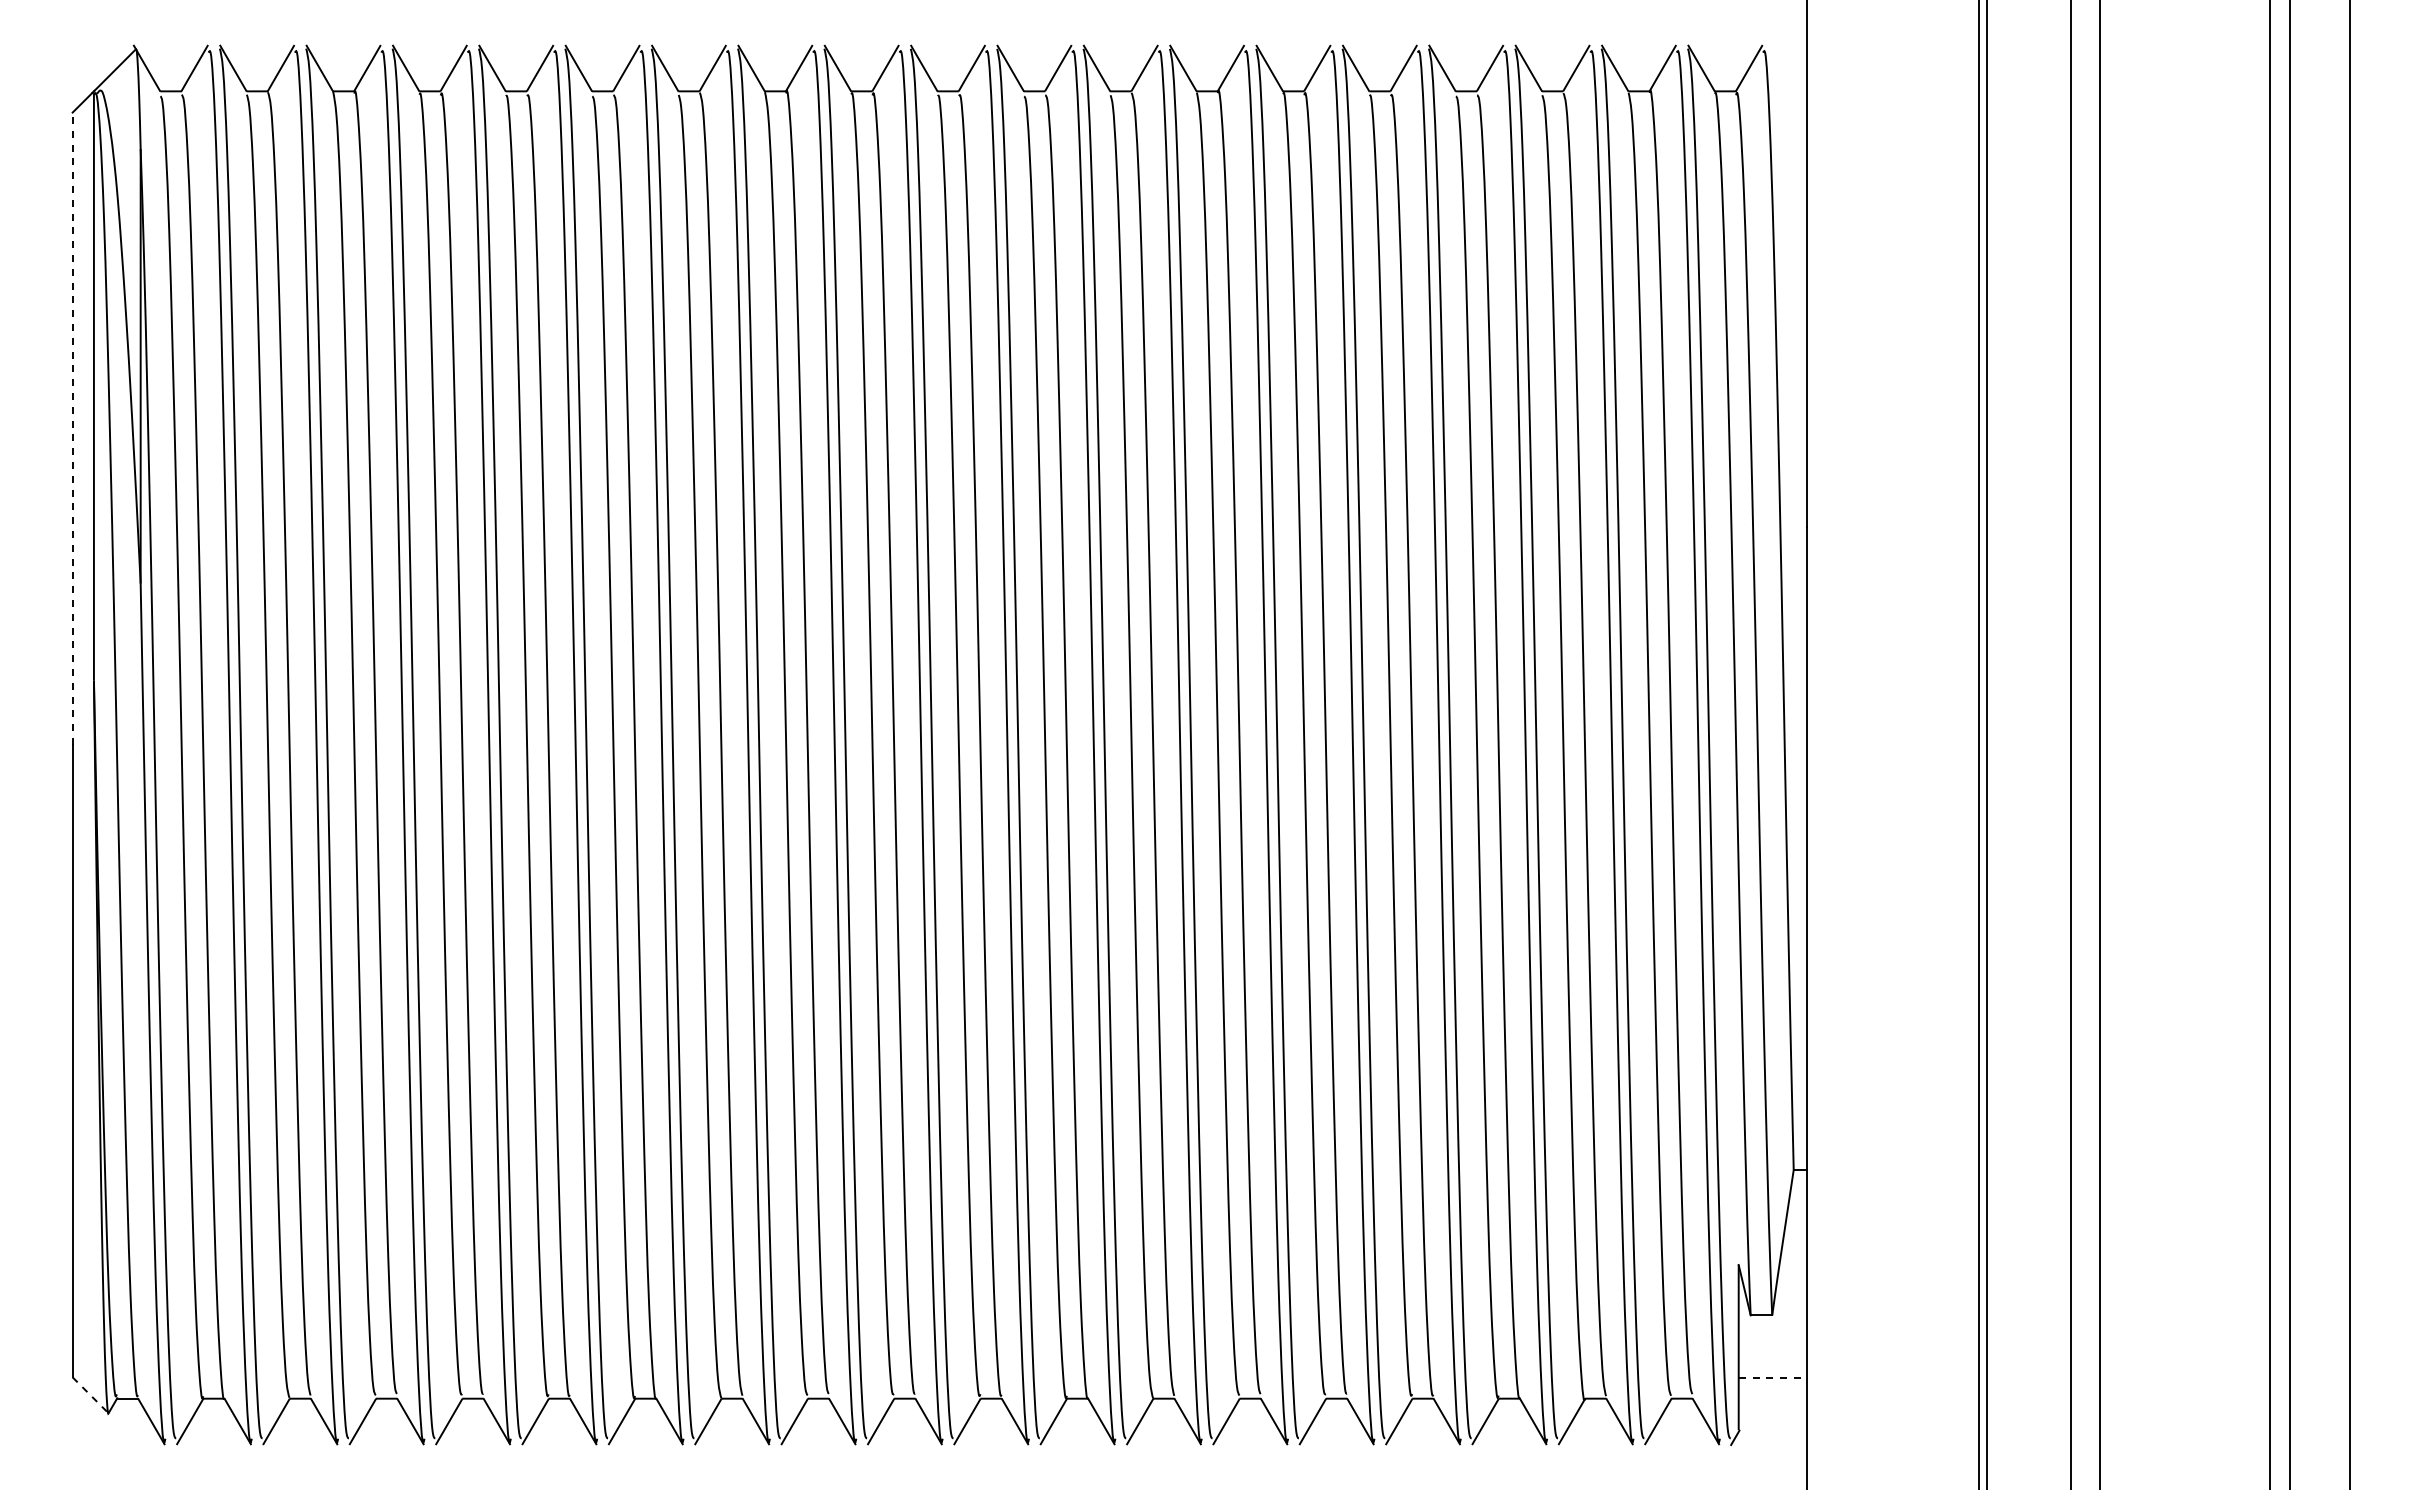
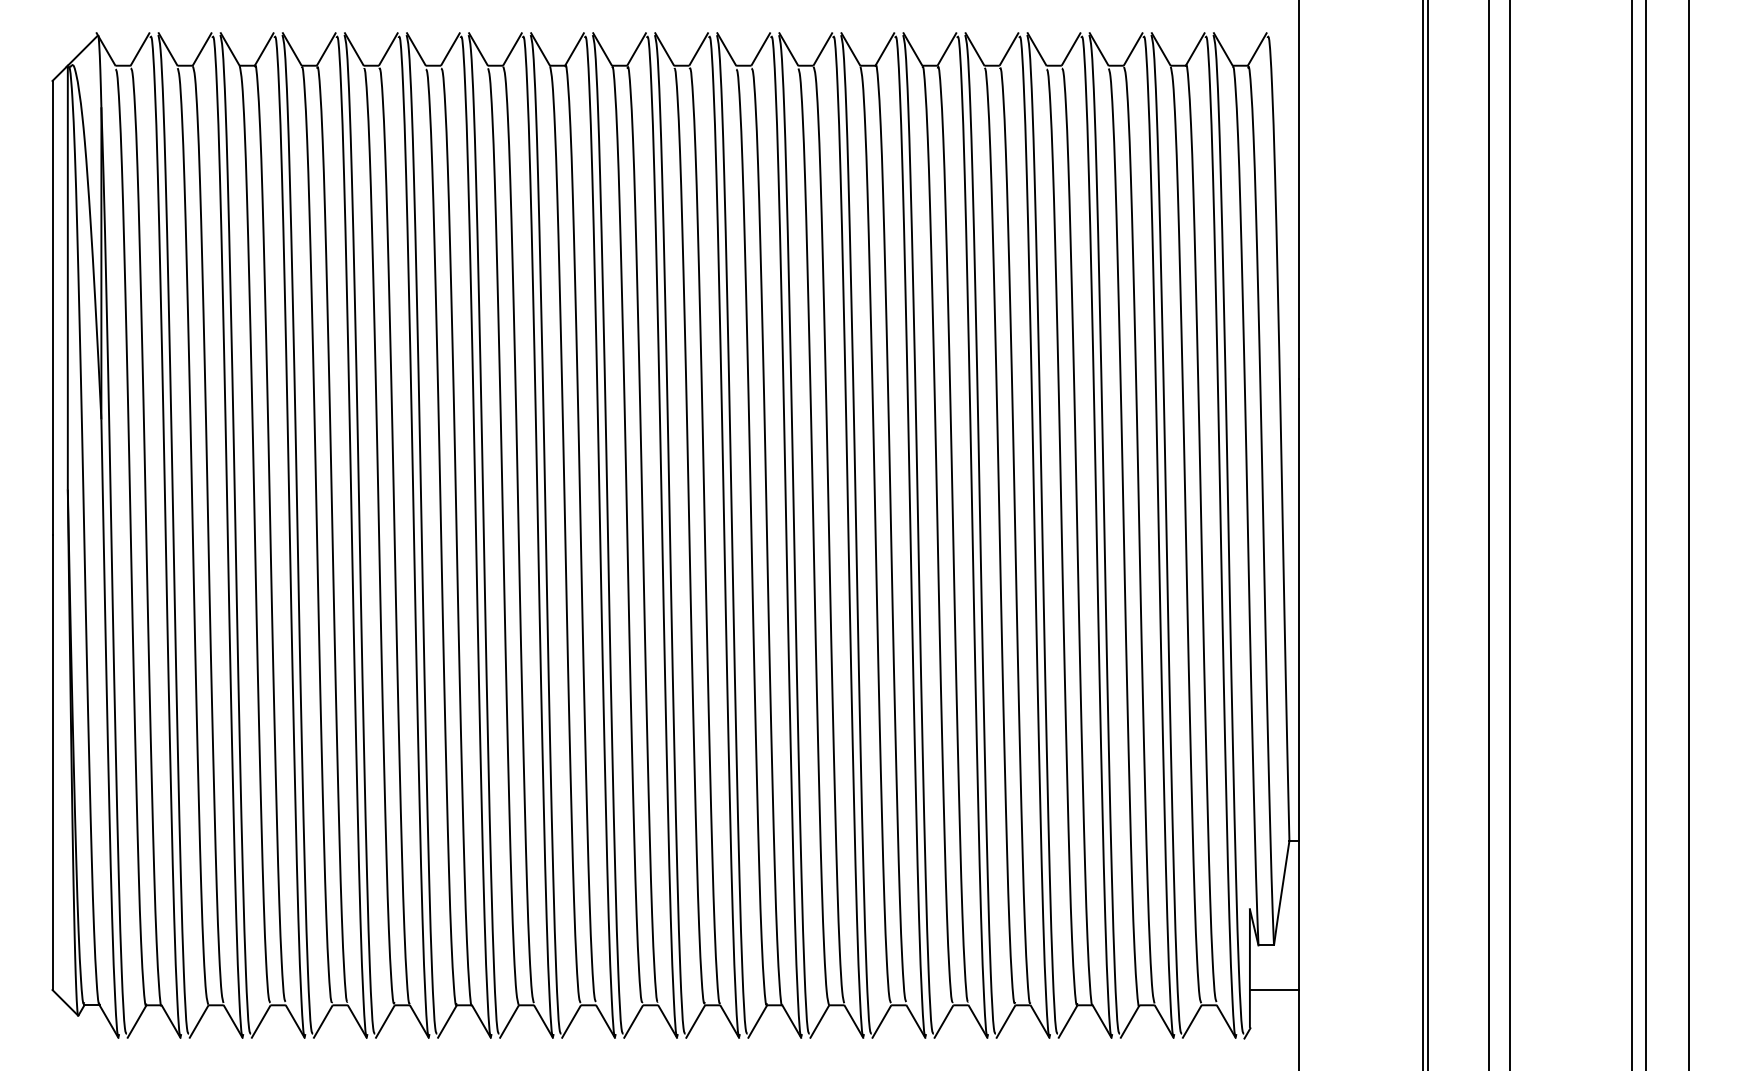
line: (72, 428) -> (52, 308), dashed -> solid
line: (1773, 1377) -> (1274, 990), dashed -> solid
line: (90, 1395) -> (65, 1003), dashed -> solid

